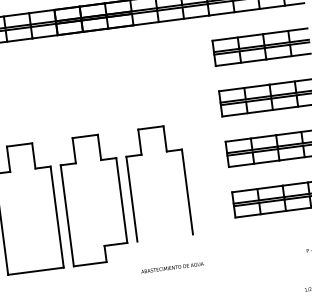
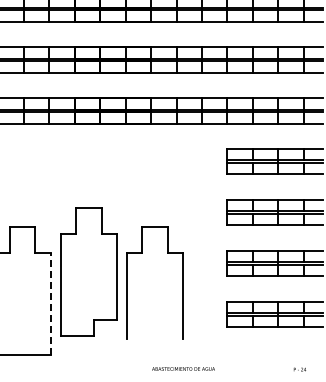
part: (92, 198) -> (88, 271), moved
line: (56, 216) -> (50, 303), solid -> dashed
text: (172, 267) -> (183, 368), moved

